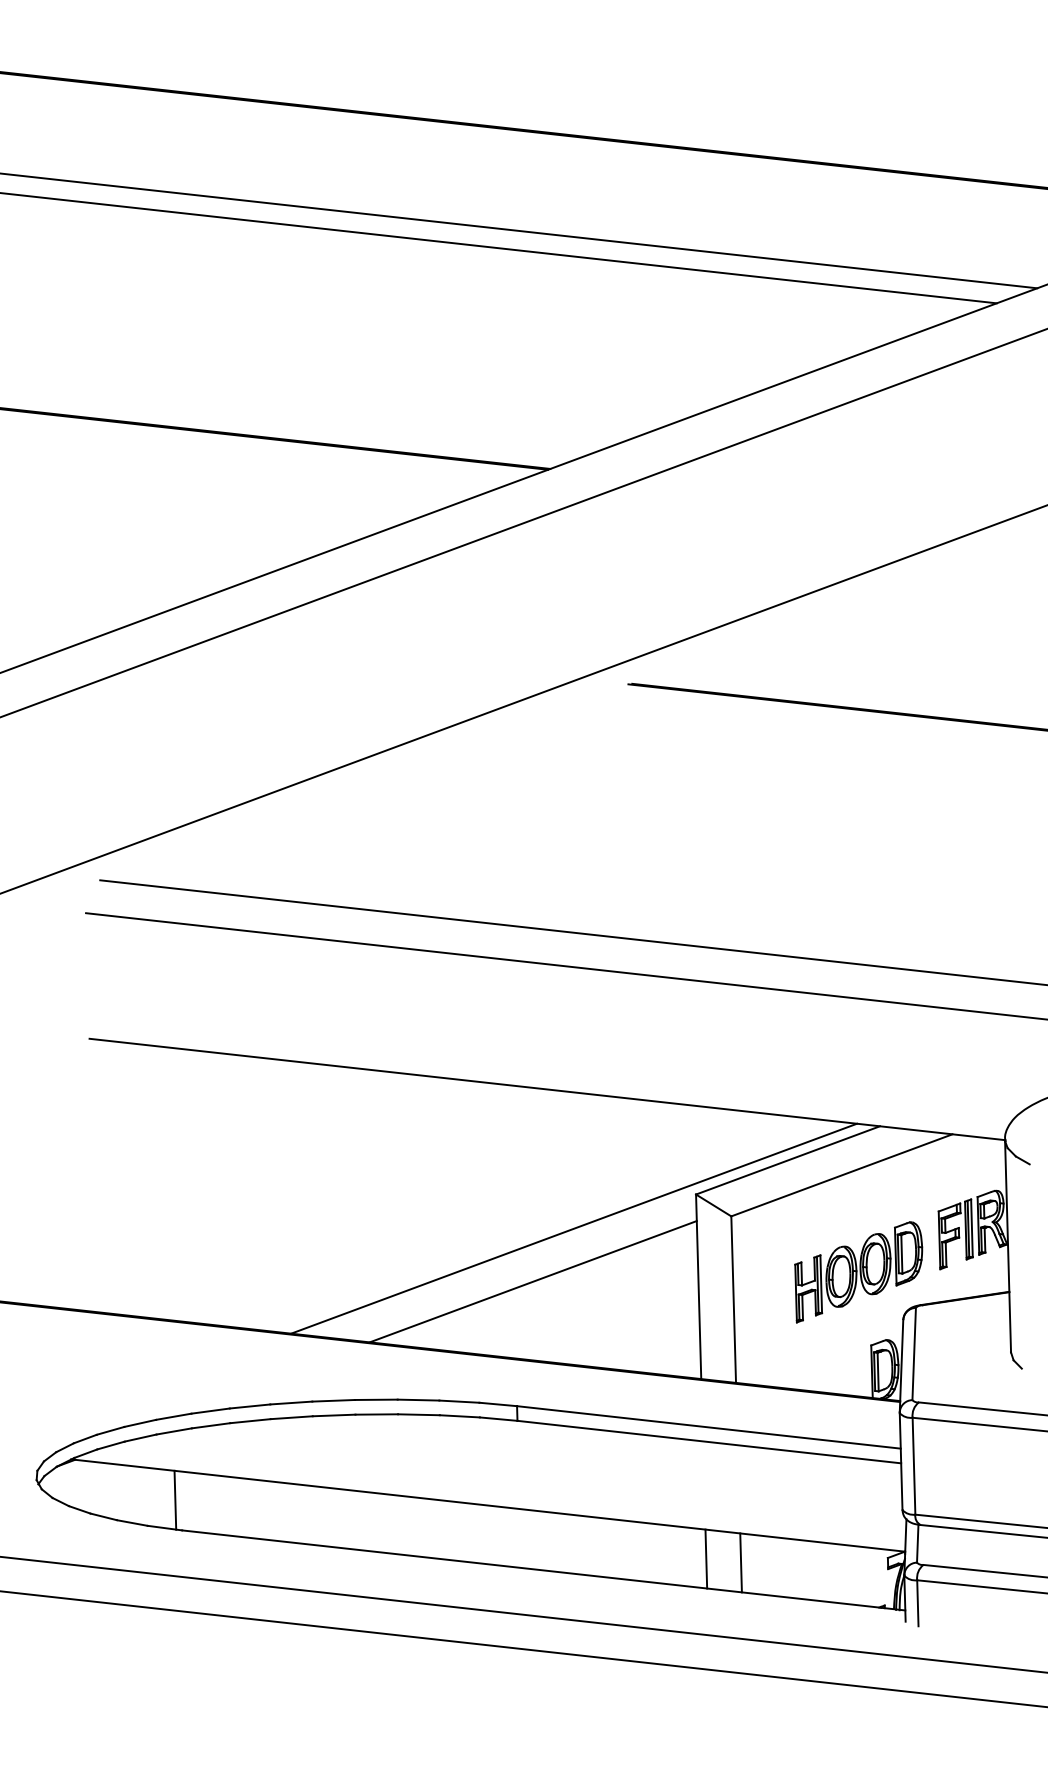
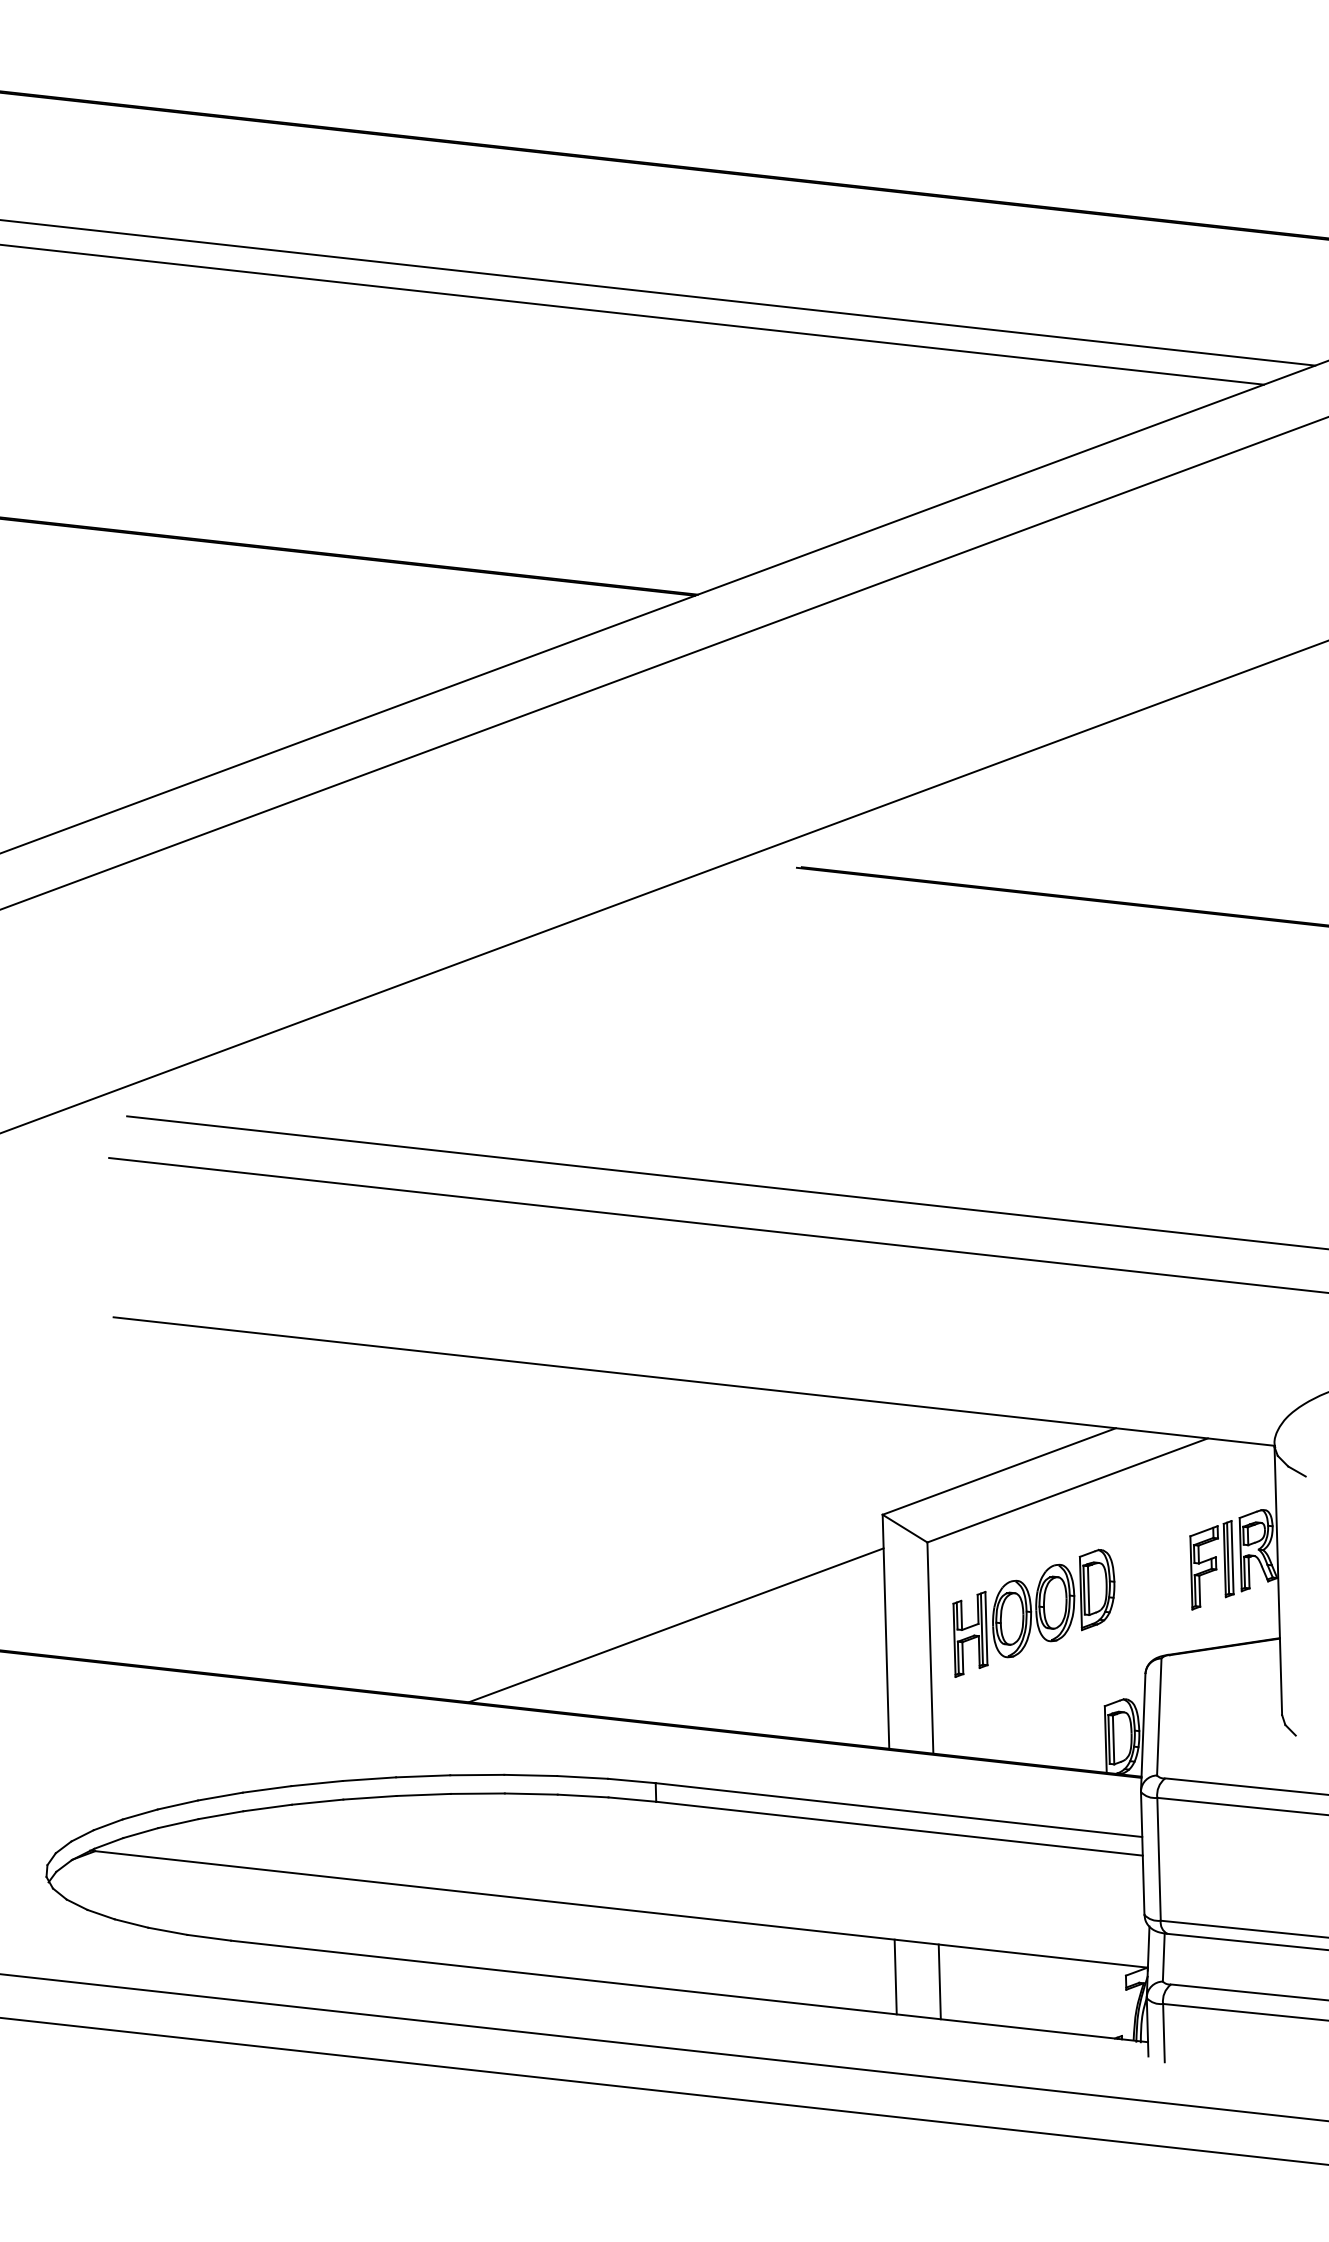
line: (573, 1229) -> (727, 1558), removed
part: (858, 1271) -> (1033, 1612), moved
line: (175, 1500) -> (222, 1902), removed

